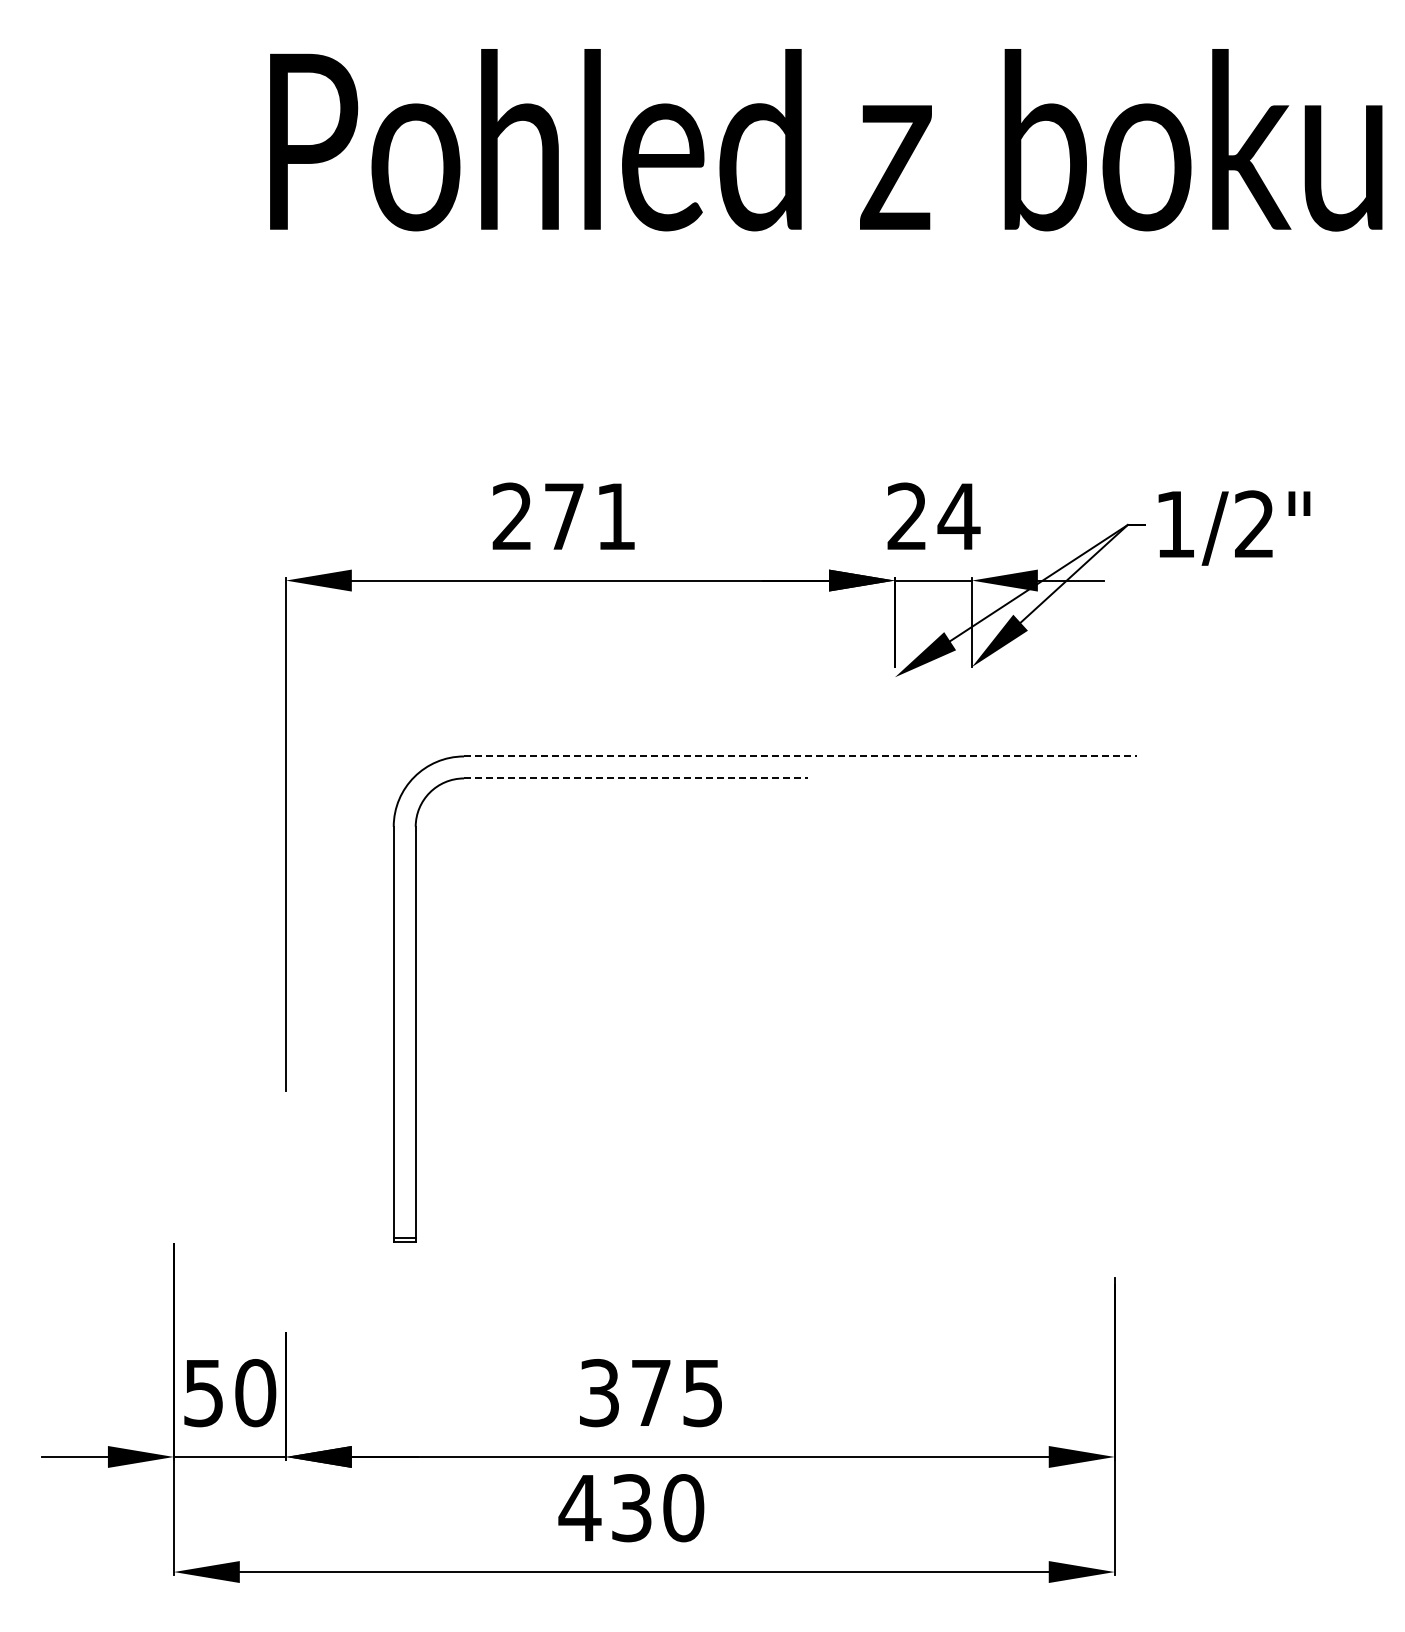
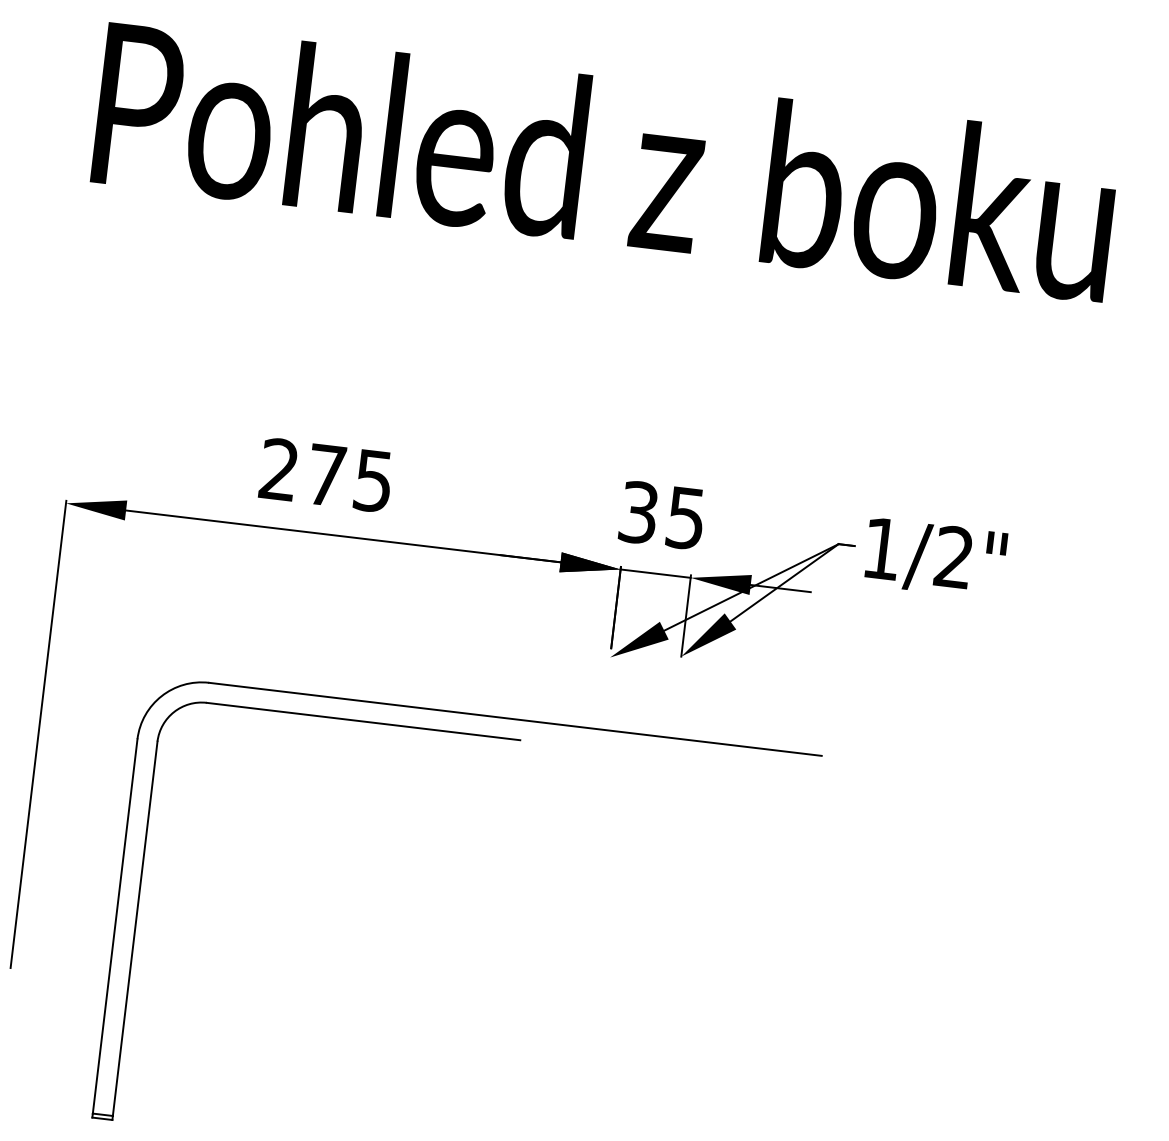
text: (615, 516) -> (373, 480), 271 -> 275
text: (933, 516) -> (662, 515), 24 -> 35
line: (800, 756) -> (515, 719), dashed -> solid
line: (636, 778) -> (363, 721), dashed -> solid

